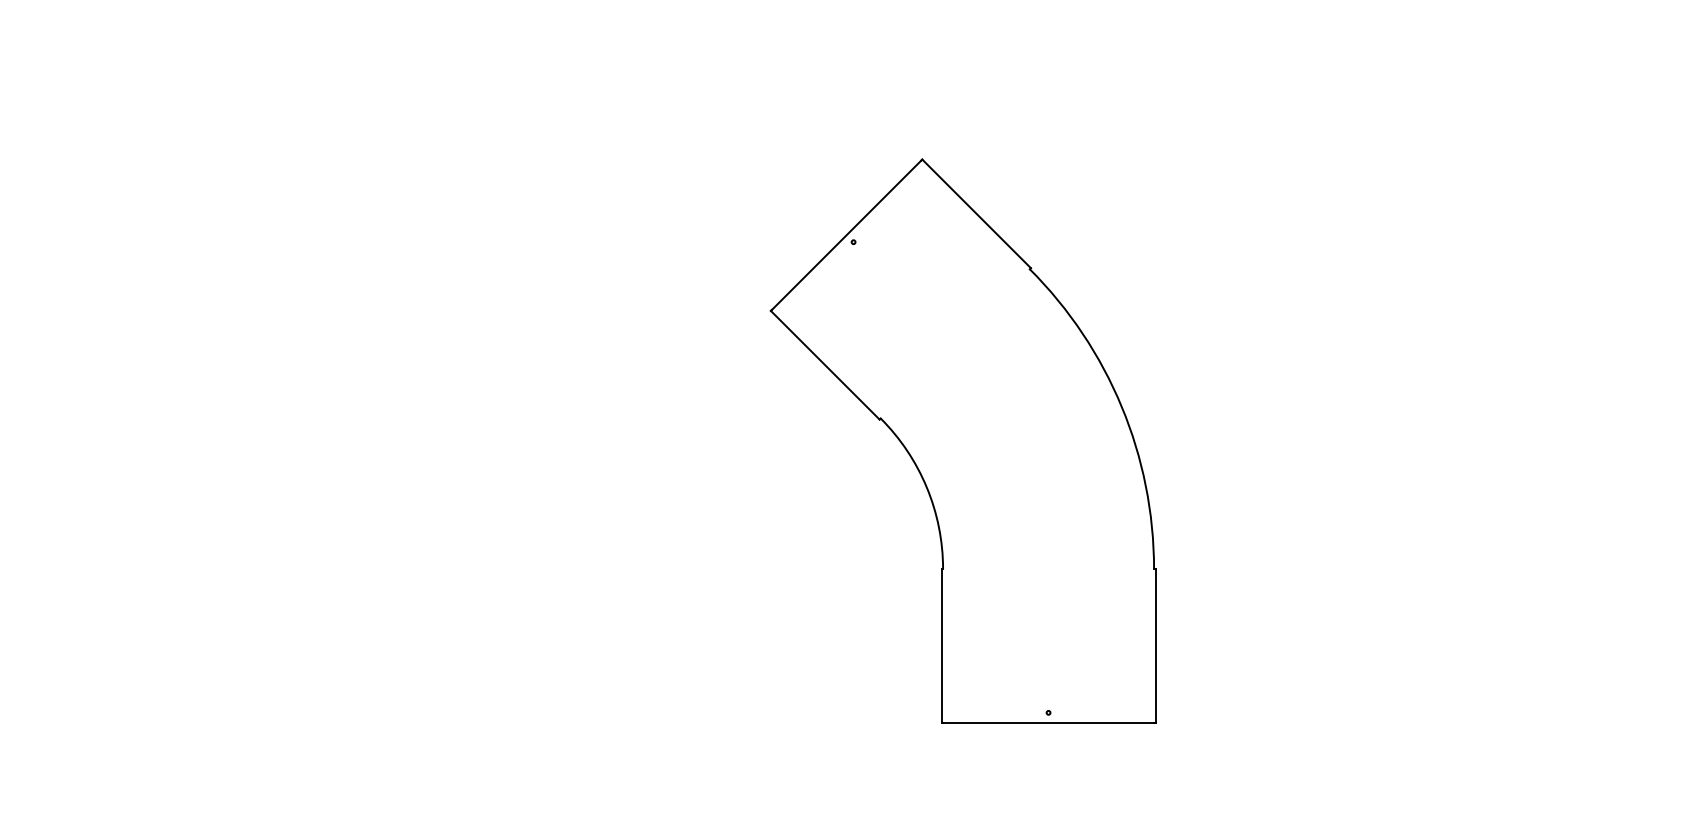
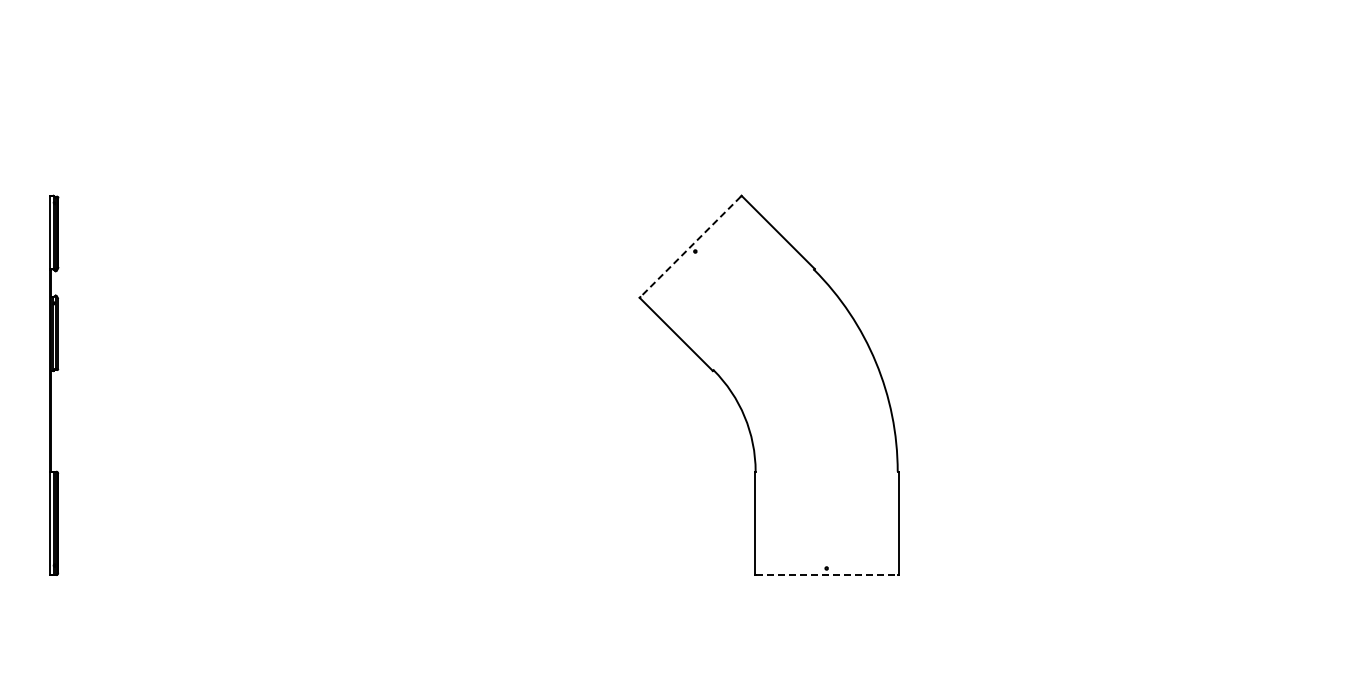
line: (846, 236) -> (690, 247), solid -> dashed
line: (1049, 723) -> (827, 575), solid -> dashed

